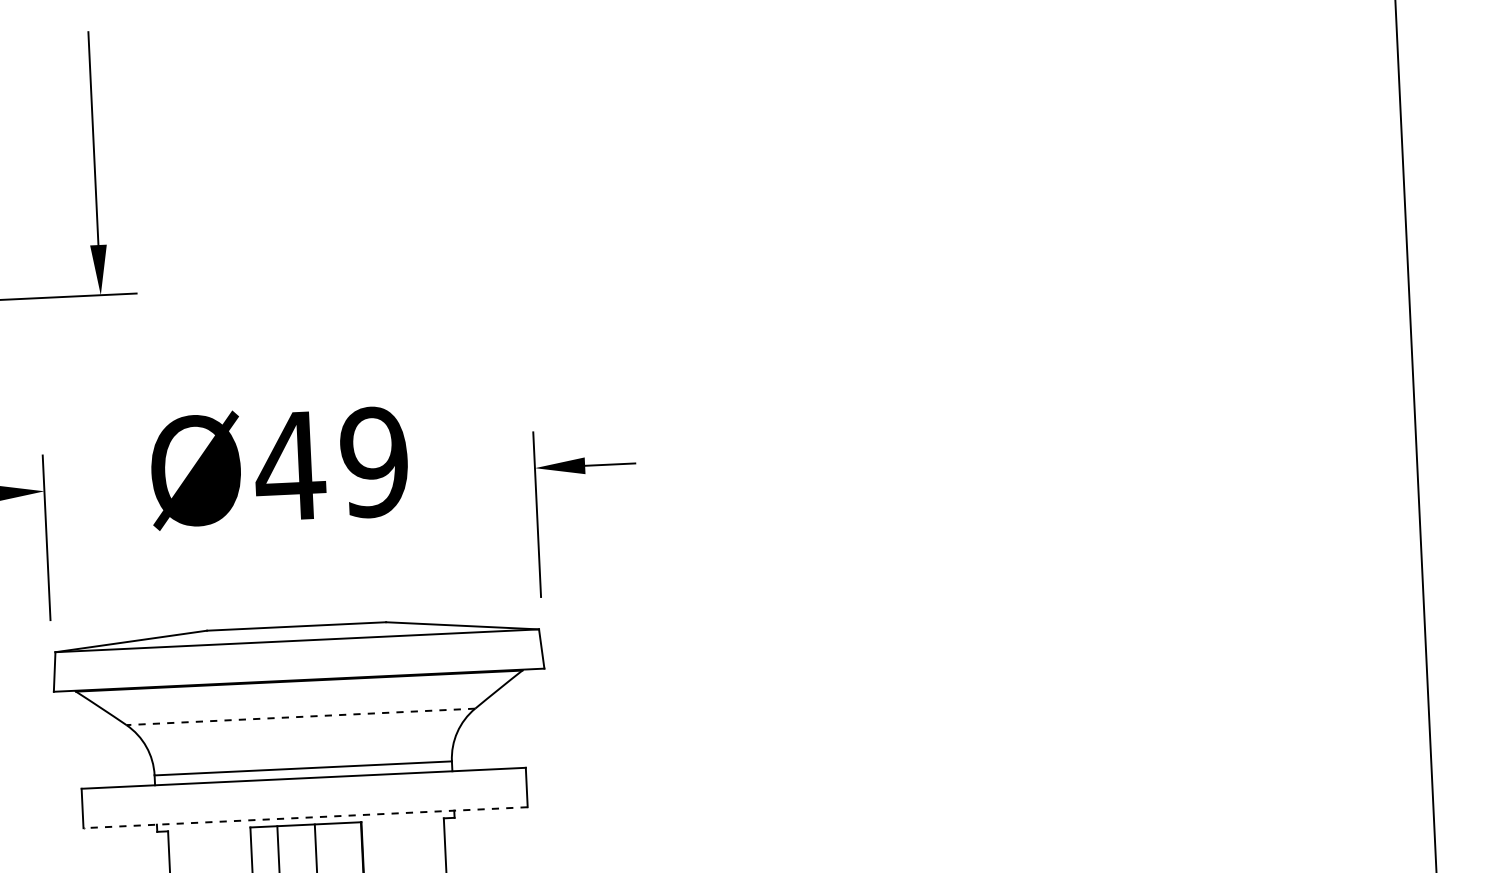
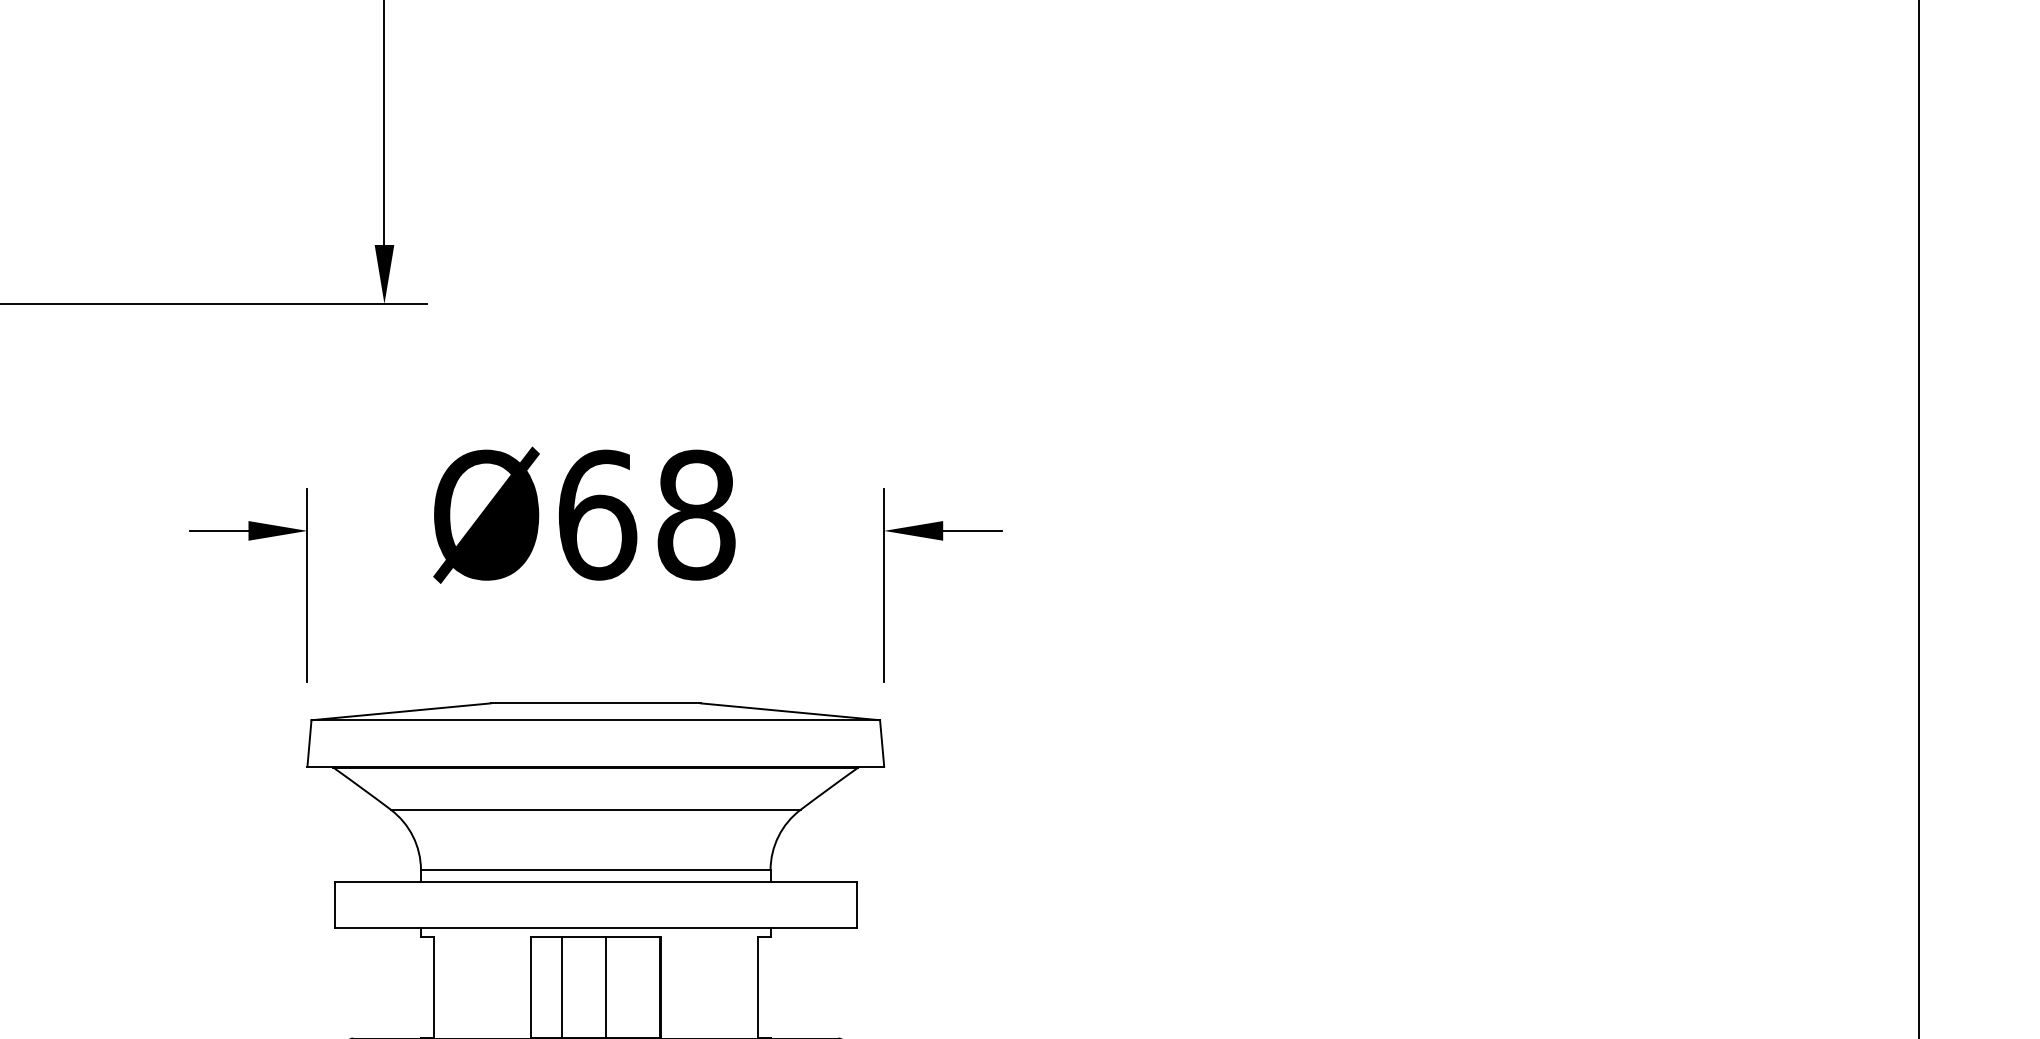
text: (331, 463) -> (645, 514), Ø49 -> Ø68
line: (300, 716) -> (595, 809), dashed -> solid
line: (305, 817) -> (595, 928), dashed -> solid

